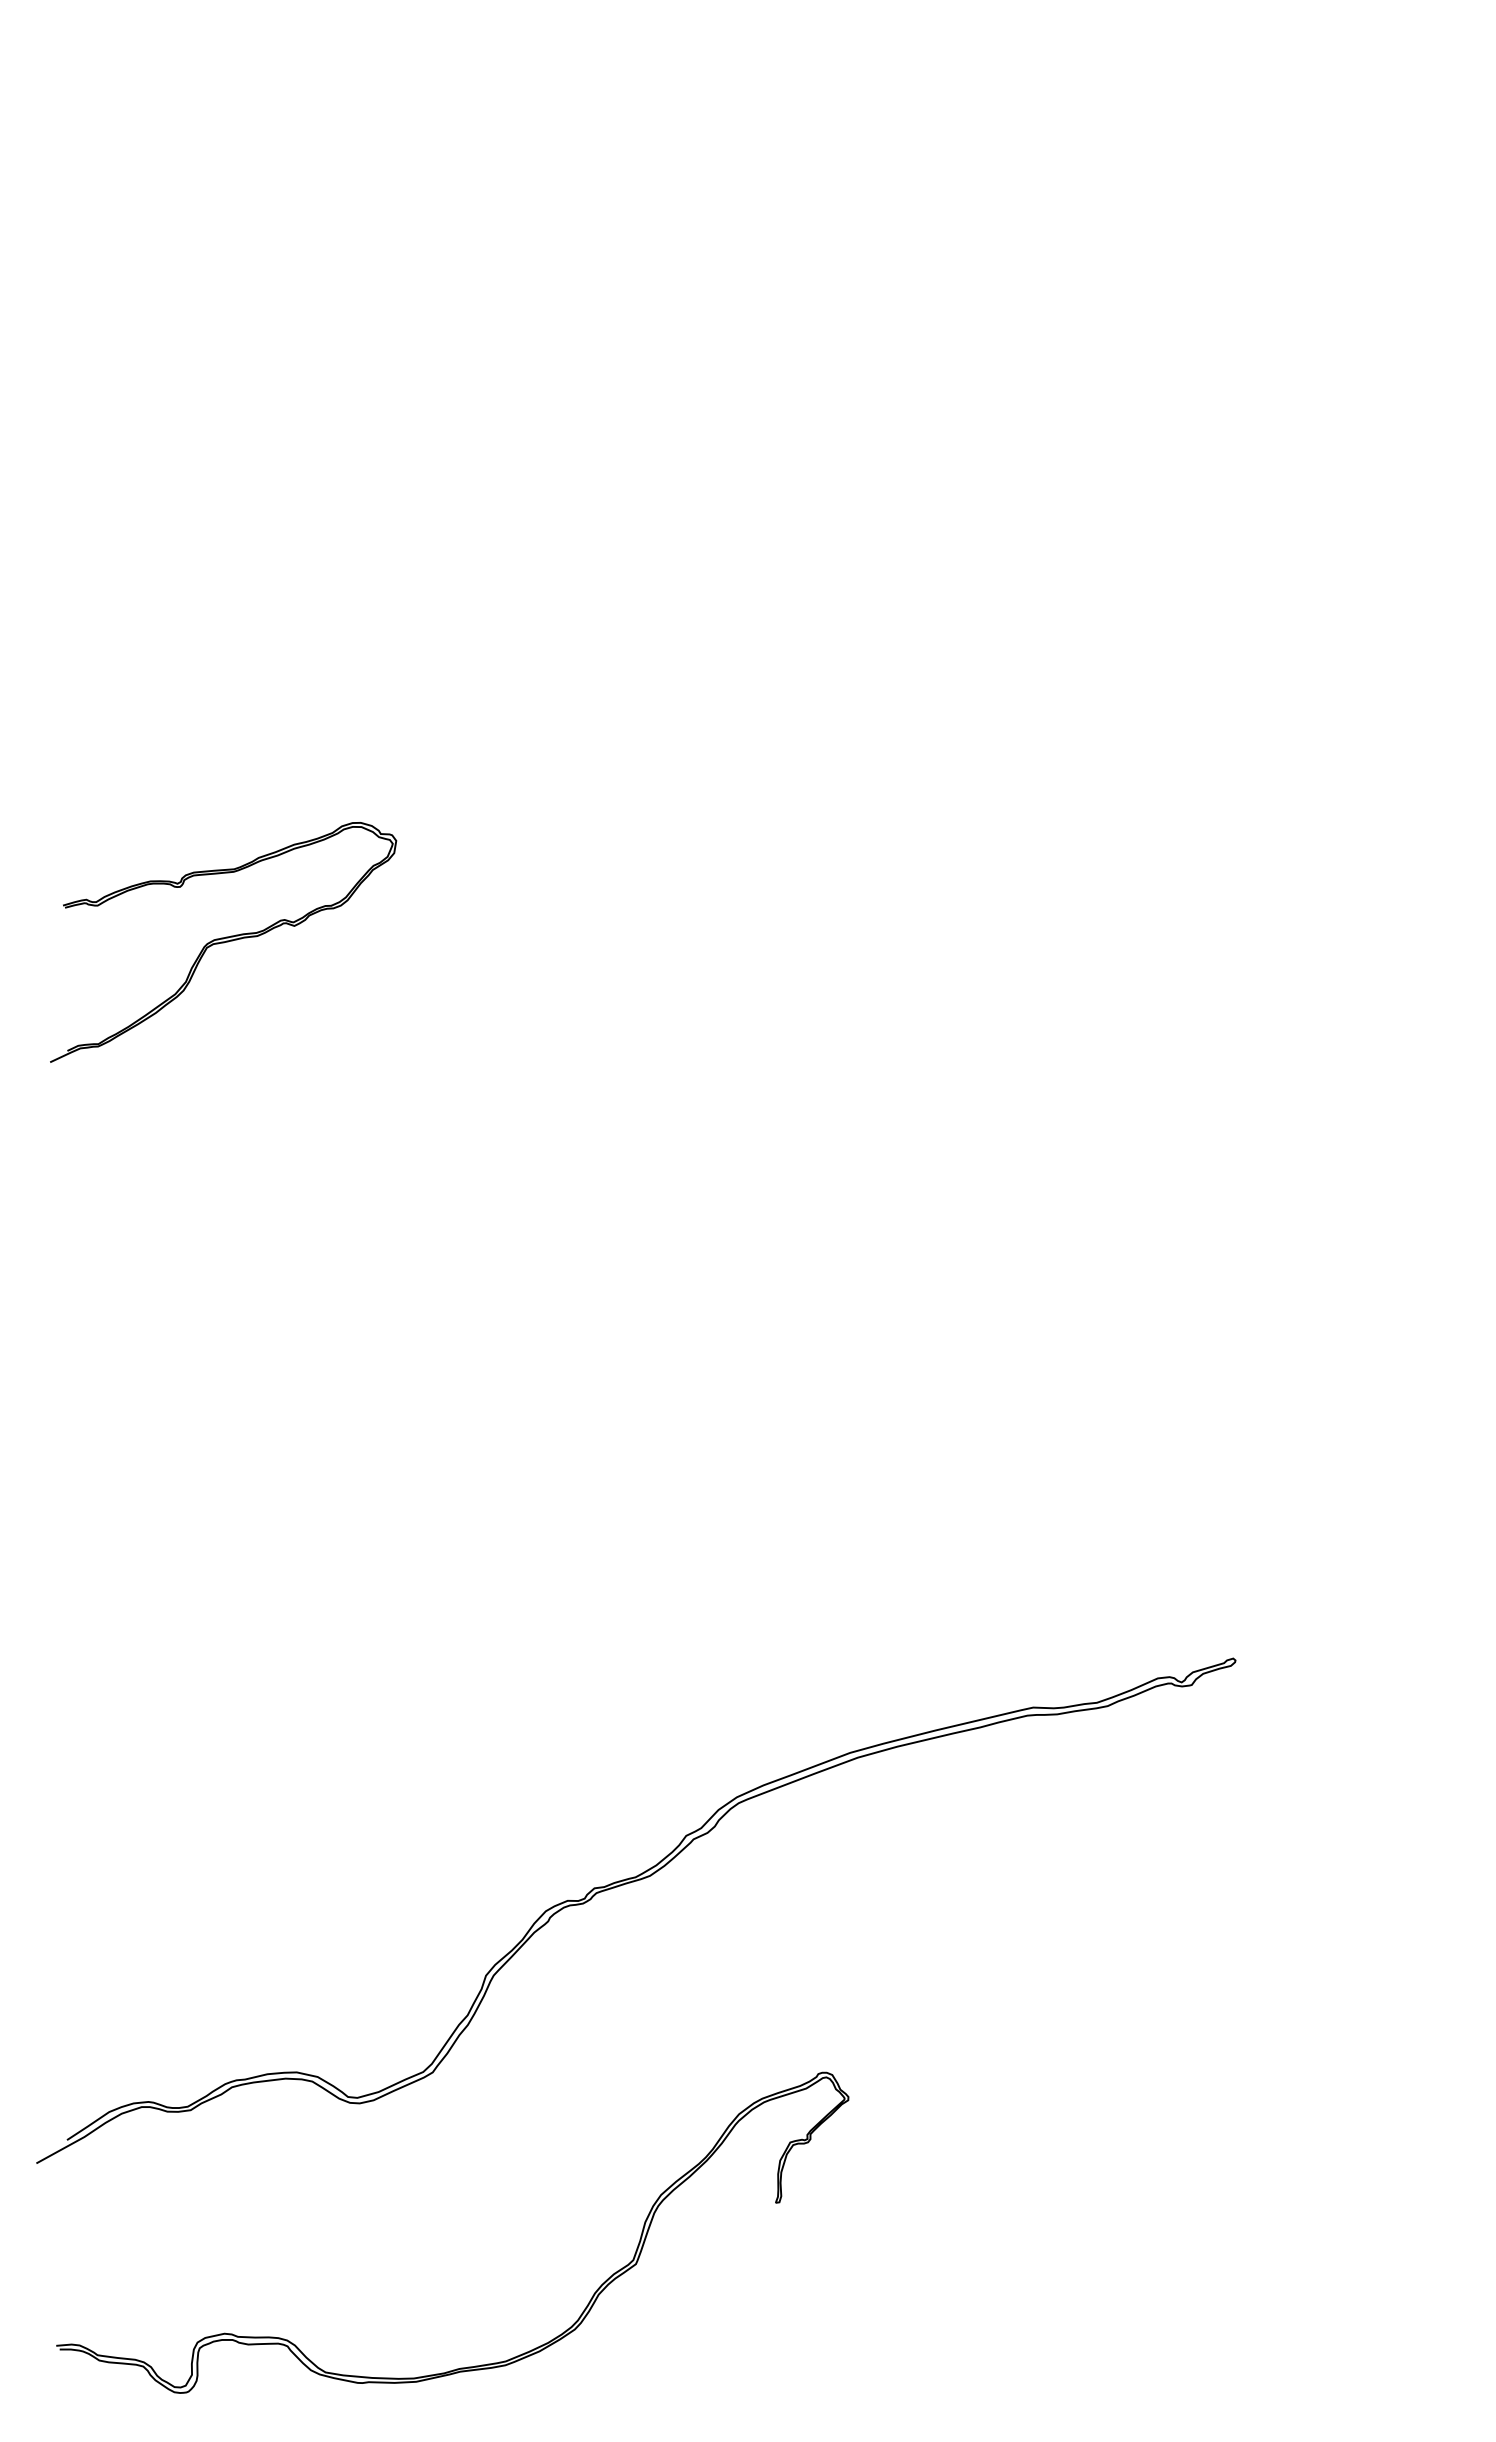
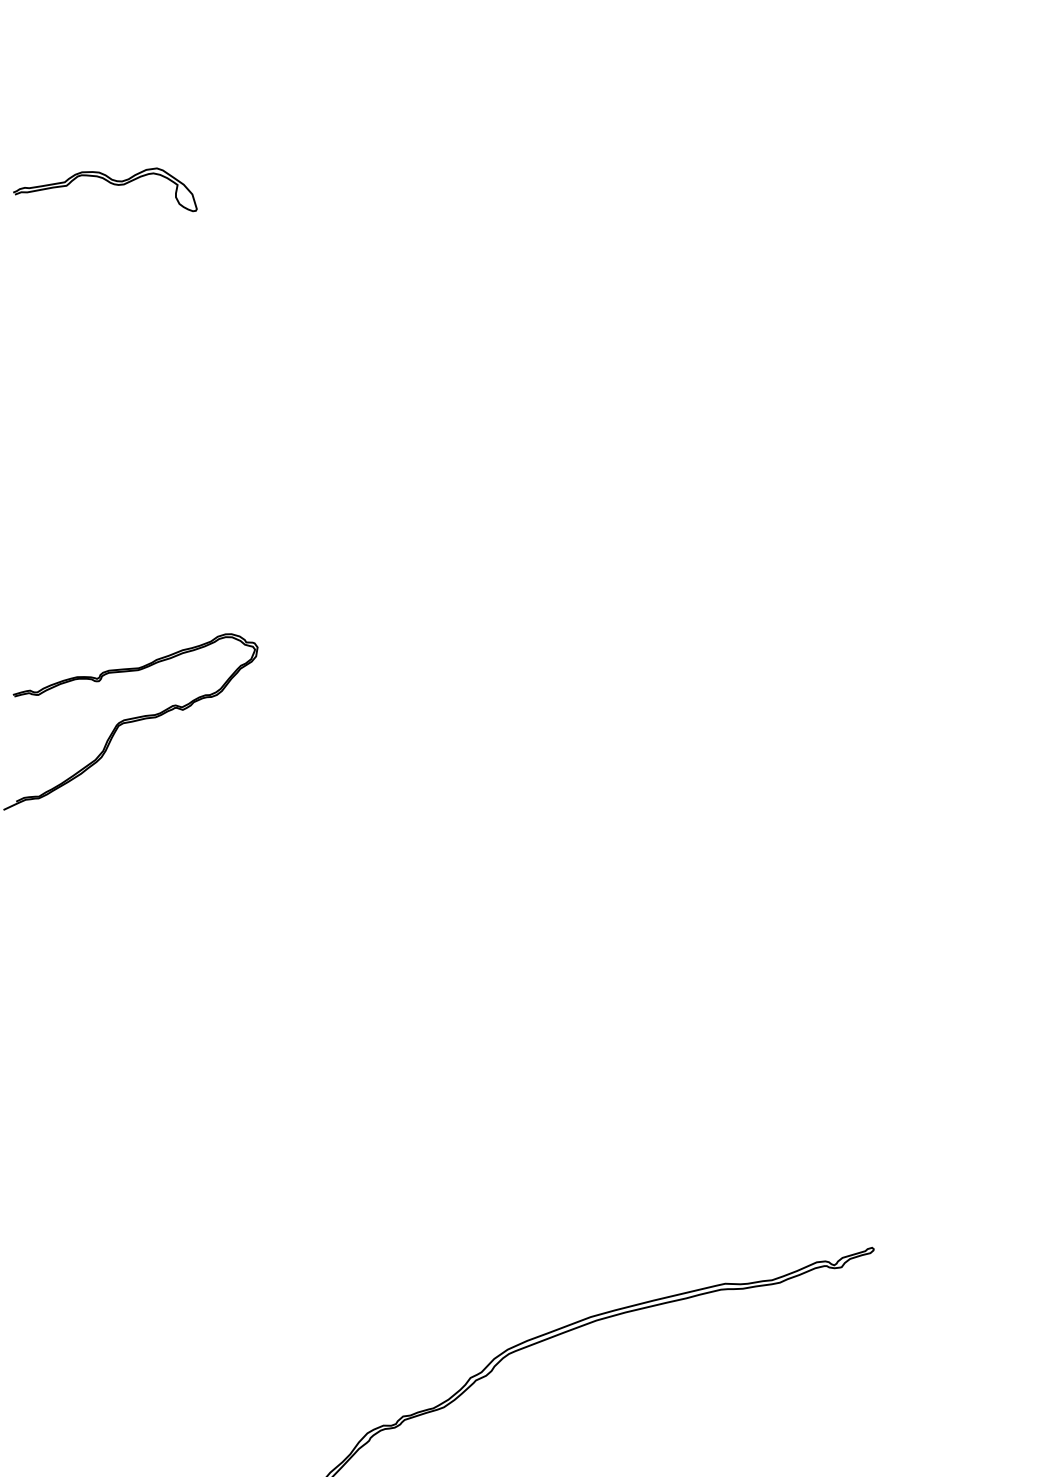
curve: (194, 208) -> (109, 183), added

